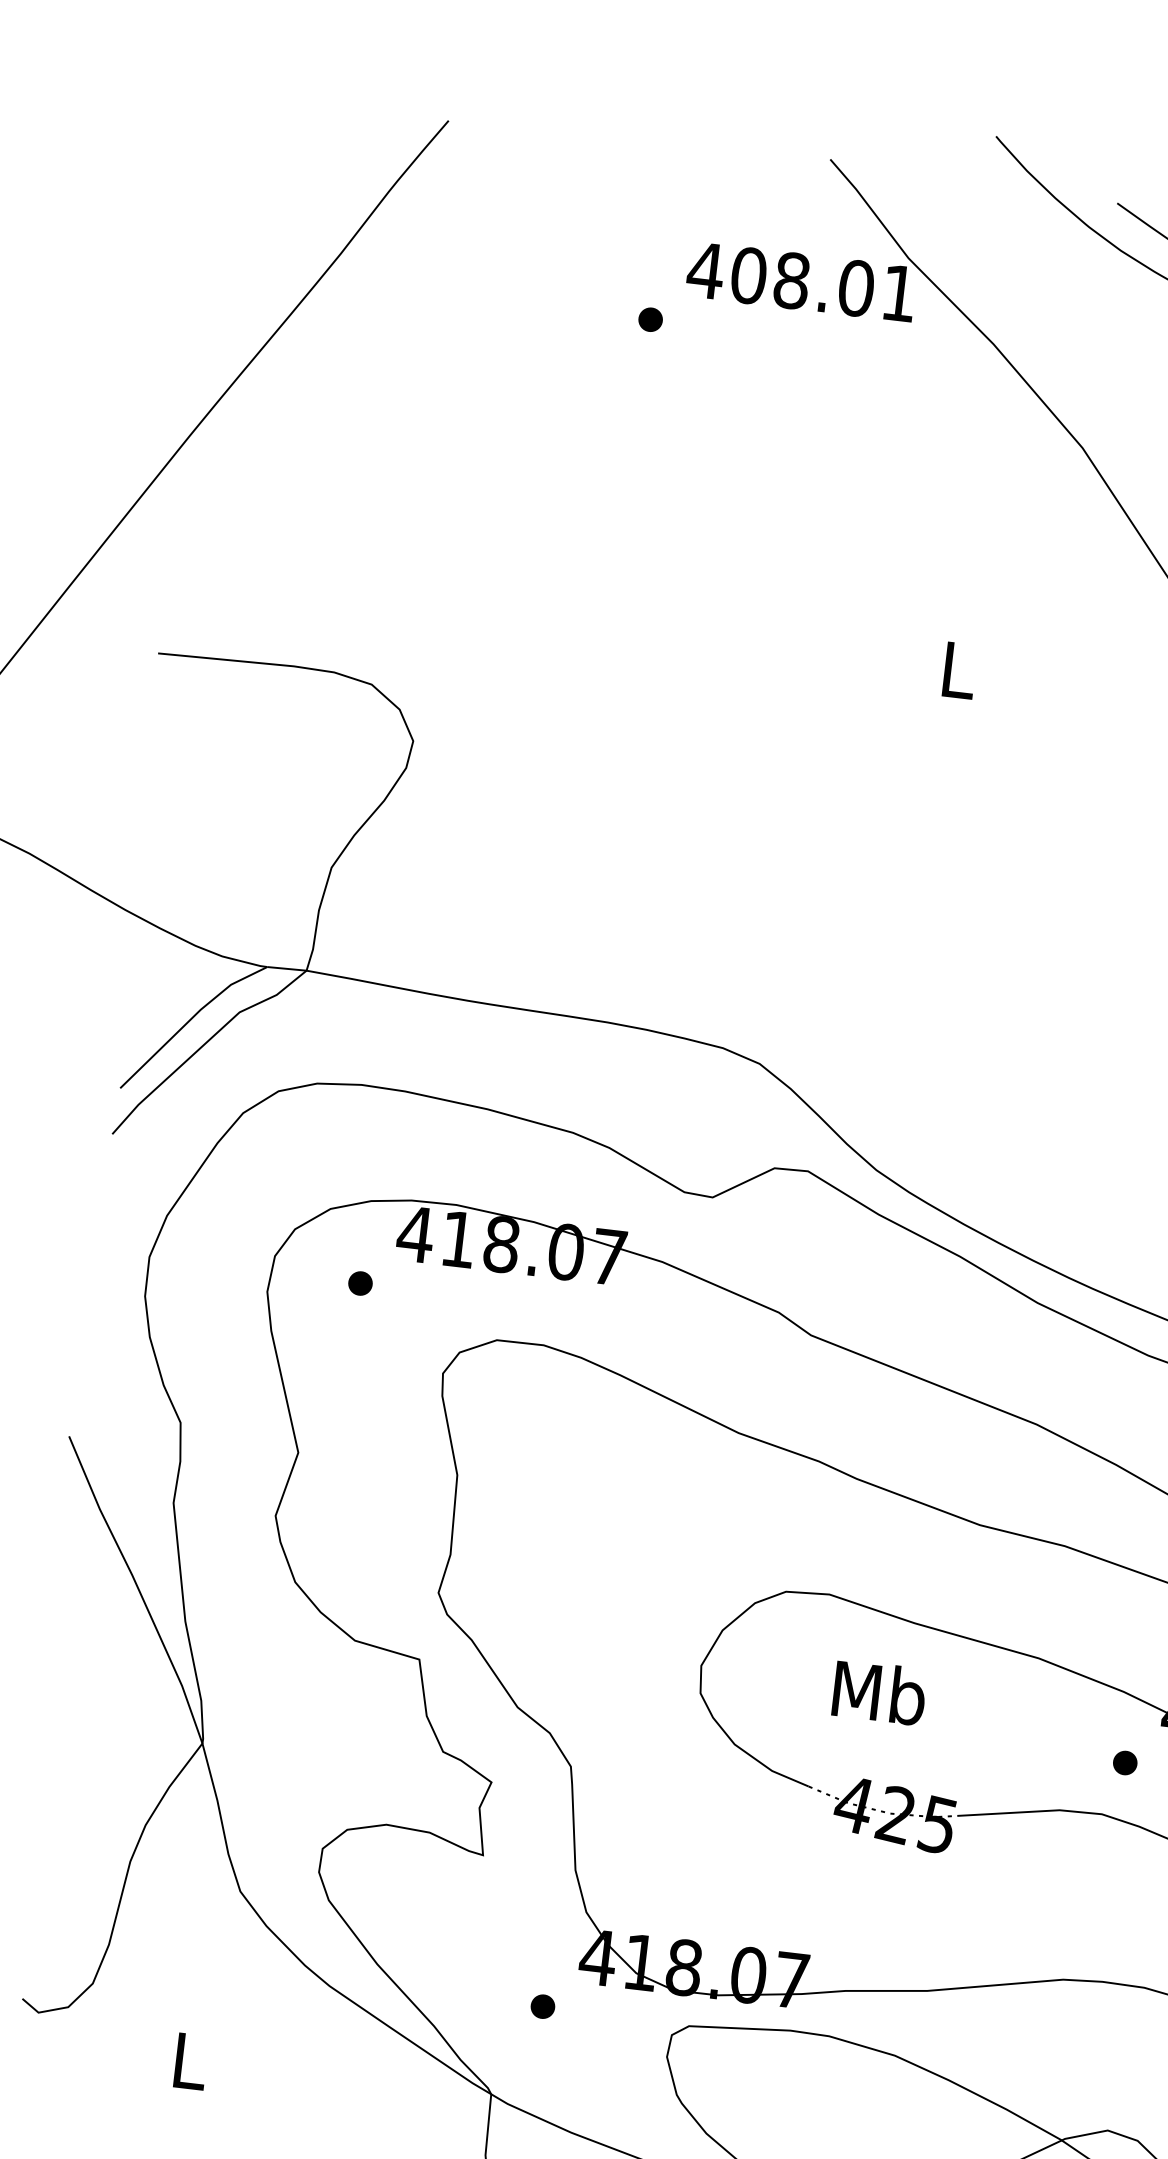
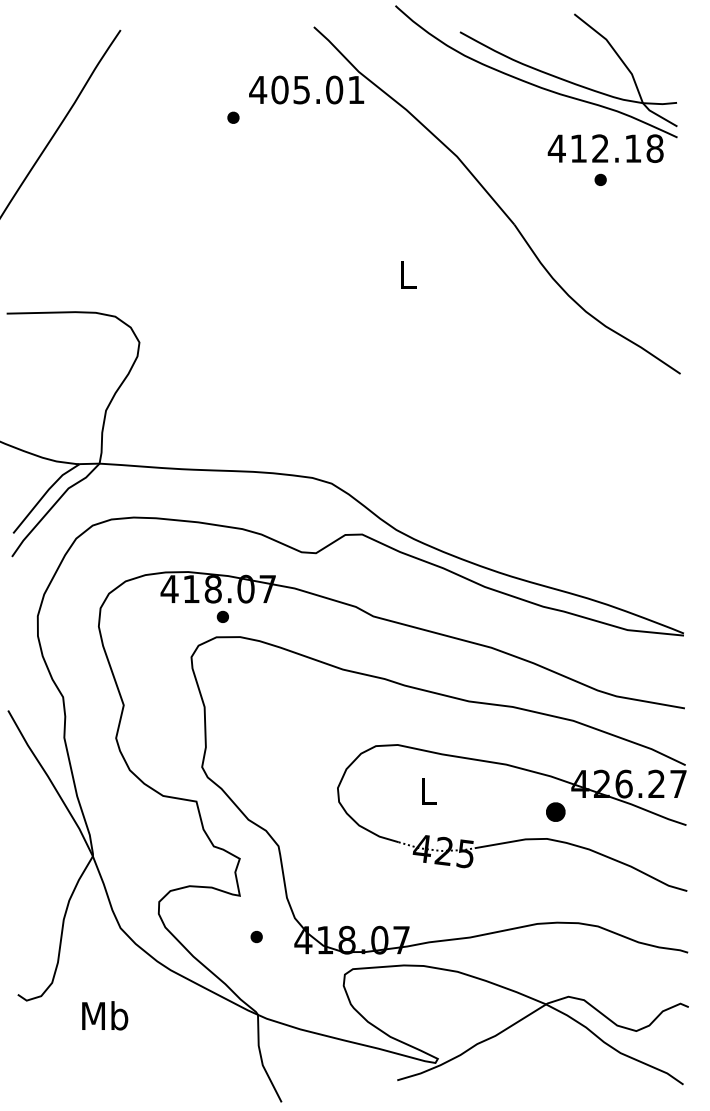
text: (791, 279) -> (301, 89), 408.01 -> 405.01
part: (359, 1282) -> (222, 616), moved
text: (879, 1691) -> (428, 790), Mb -> L
part: (1124, 1762) -> (555, 811), size x1.6
part: (542, 2007) -> (256, 937), moved
text: (190, 2060) -> (105, 1015), L -> Mb

